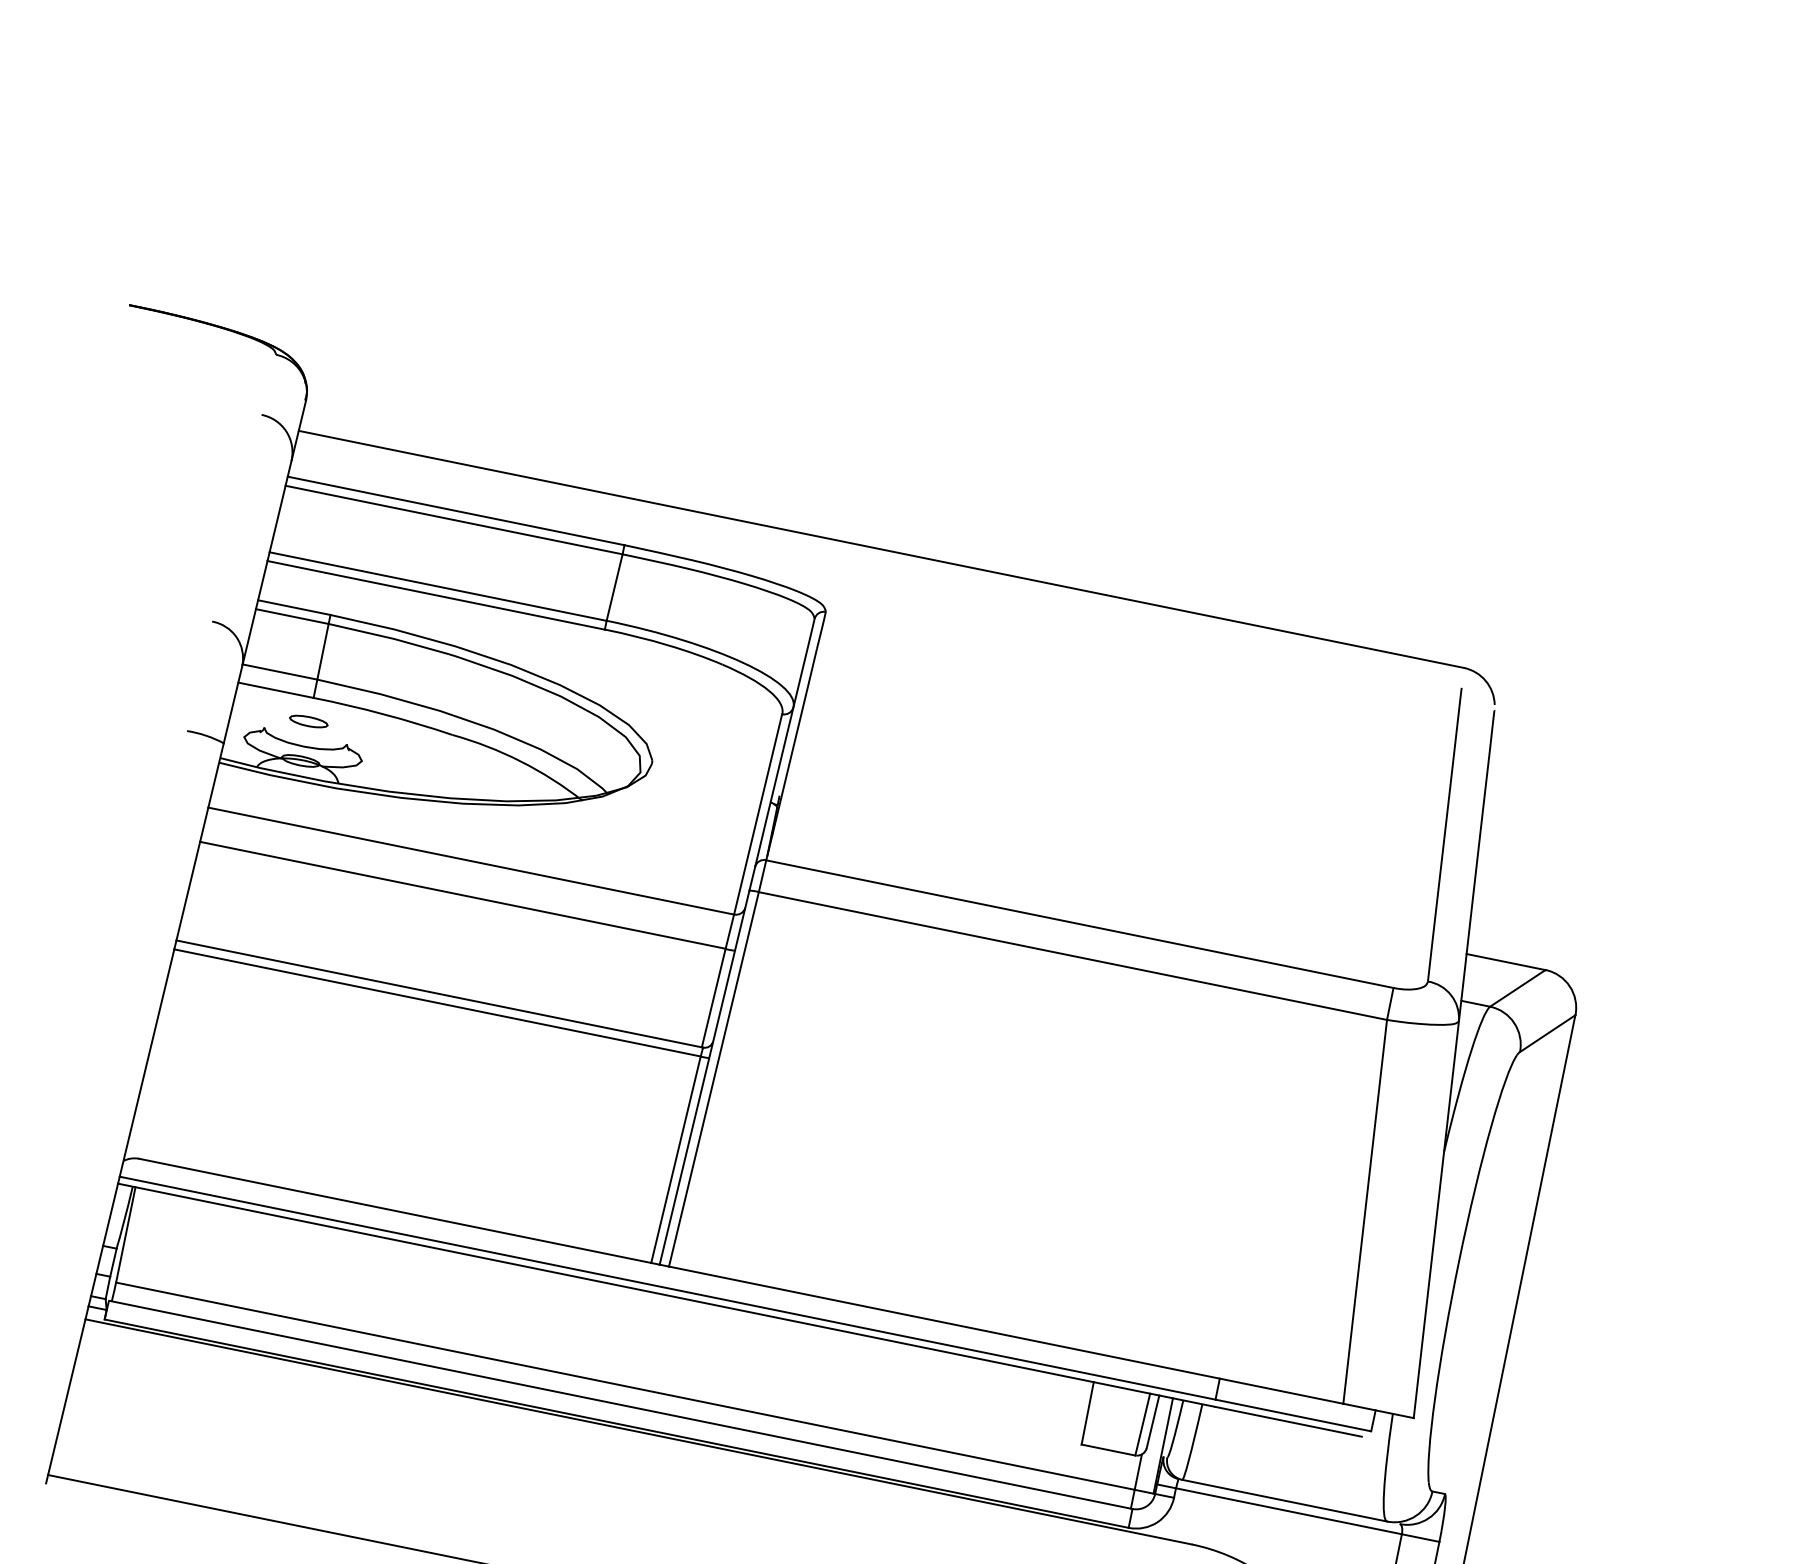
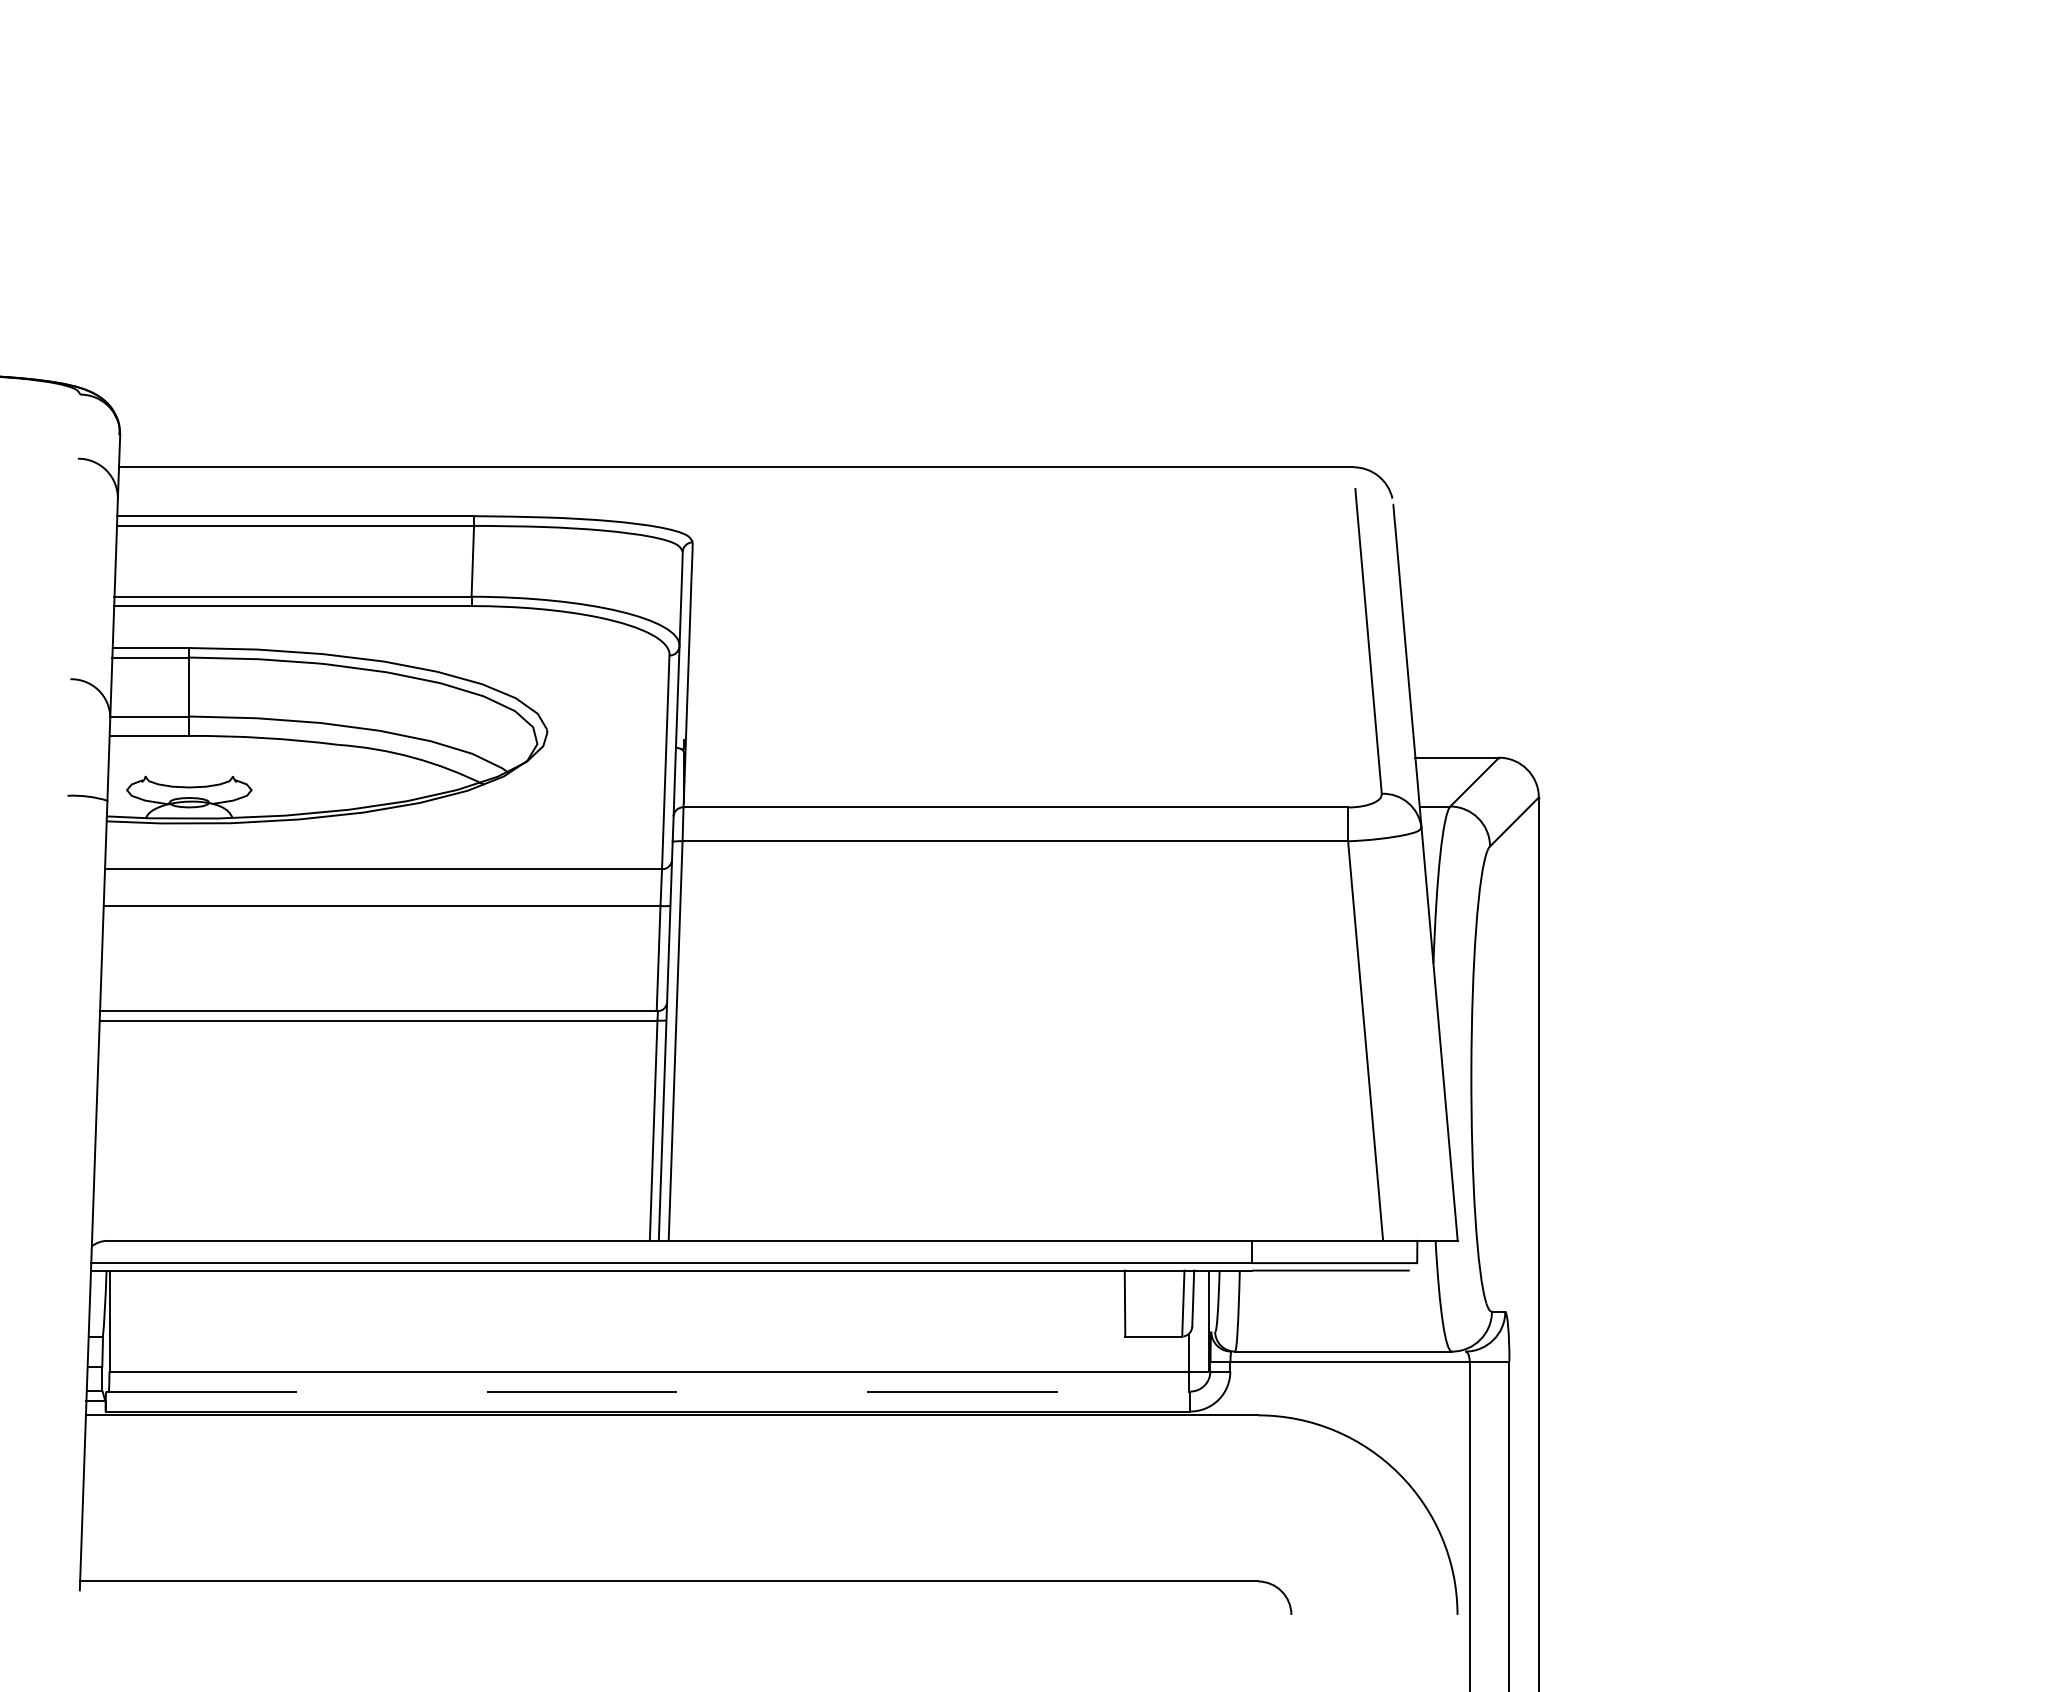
part: (308, 721) -> (189, 760), removed
line: (621, 1404) -> (648, 1391), solid -> dashed

